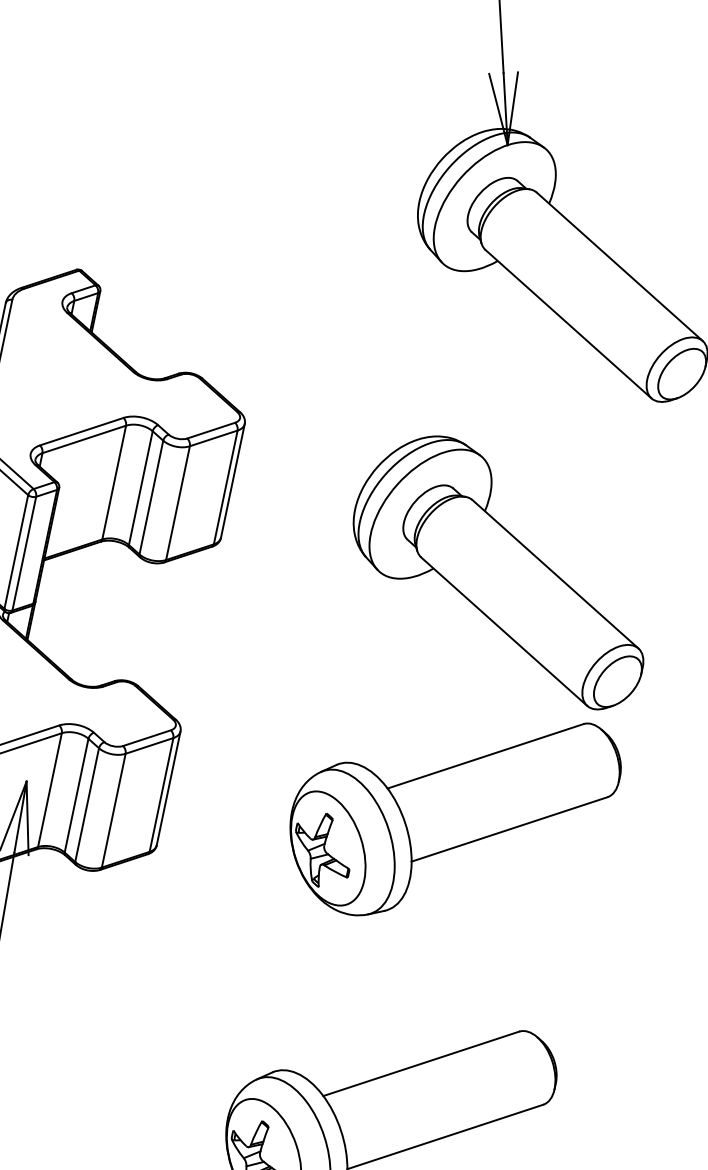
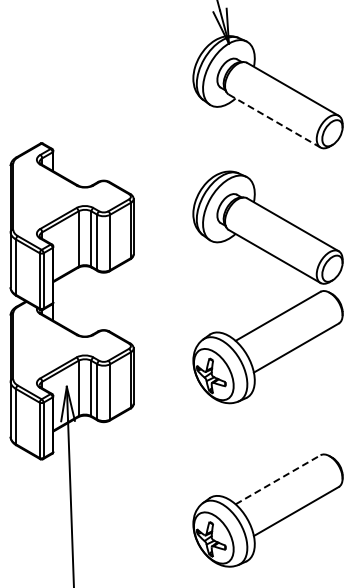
line: (567, 324) -> (274, 121), solid -> dashed
part: (491, 751) -> (280, 313), moved
line: (422, 1063) -> (278, 479), solid -> dashed

